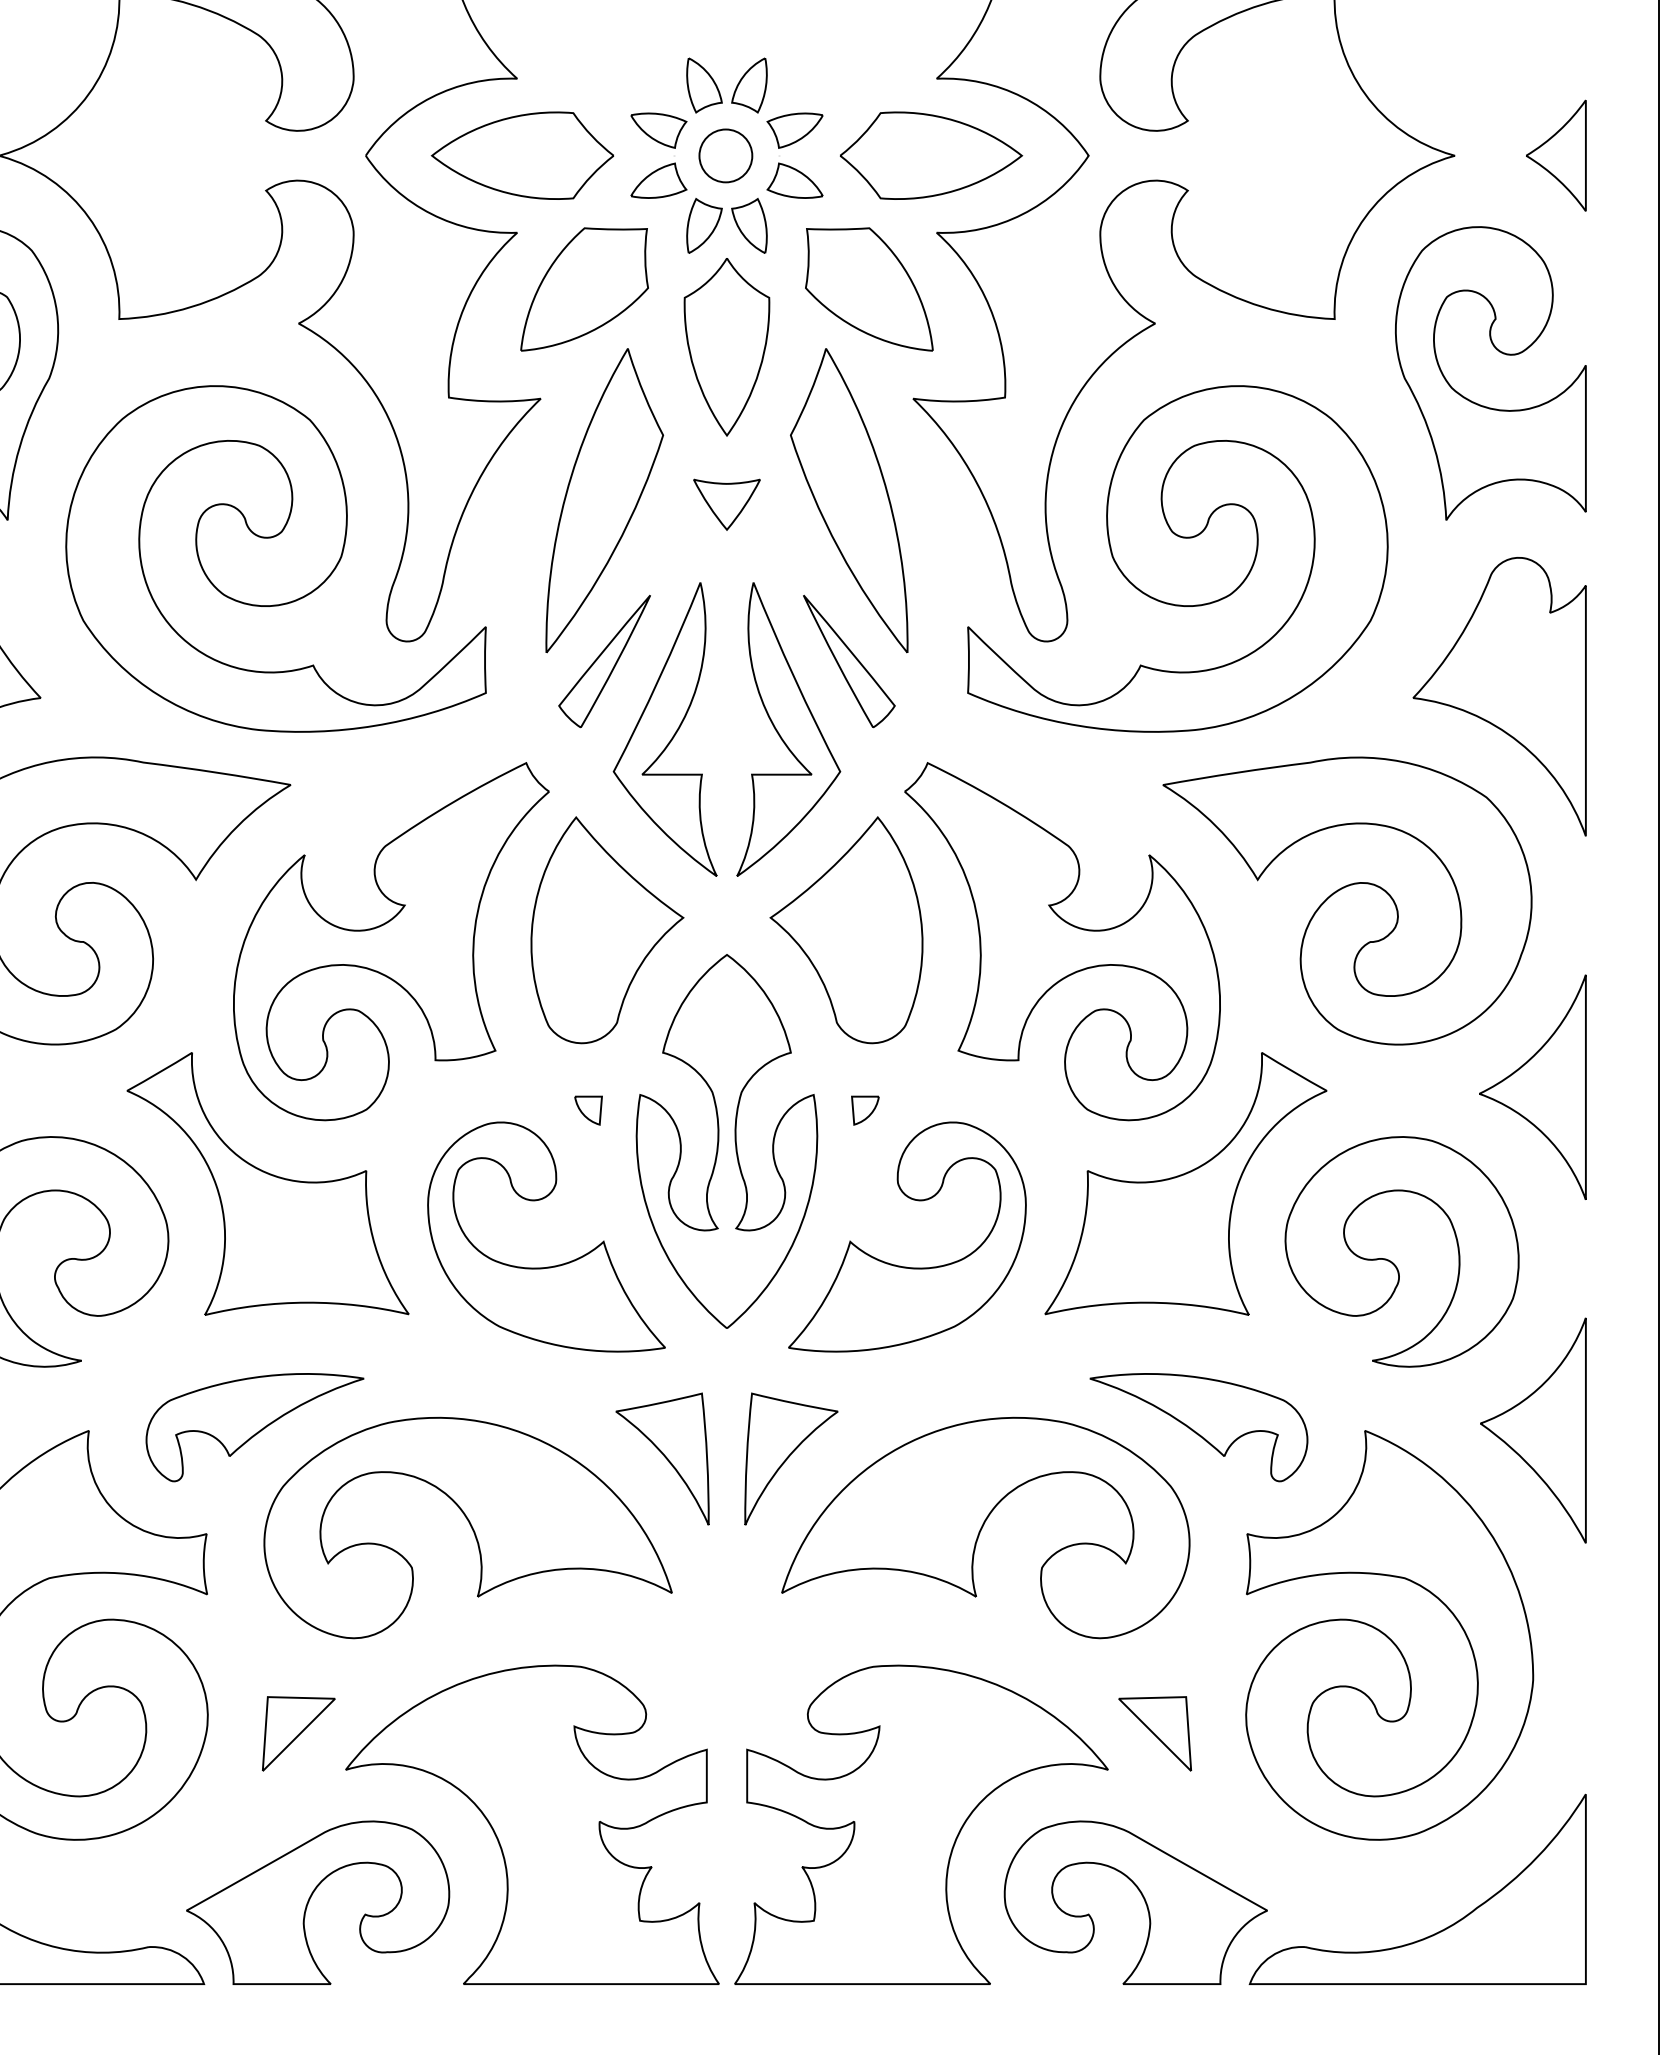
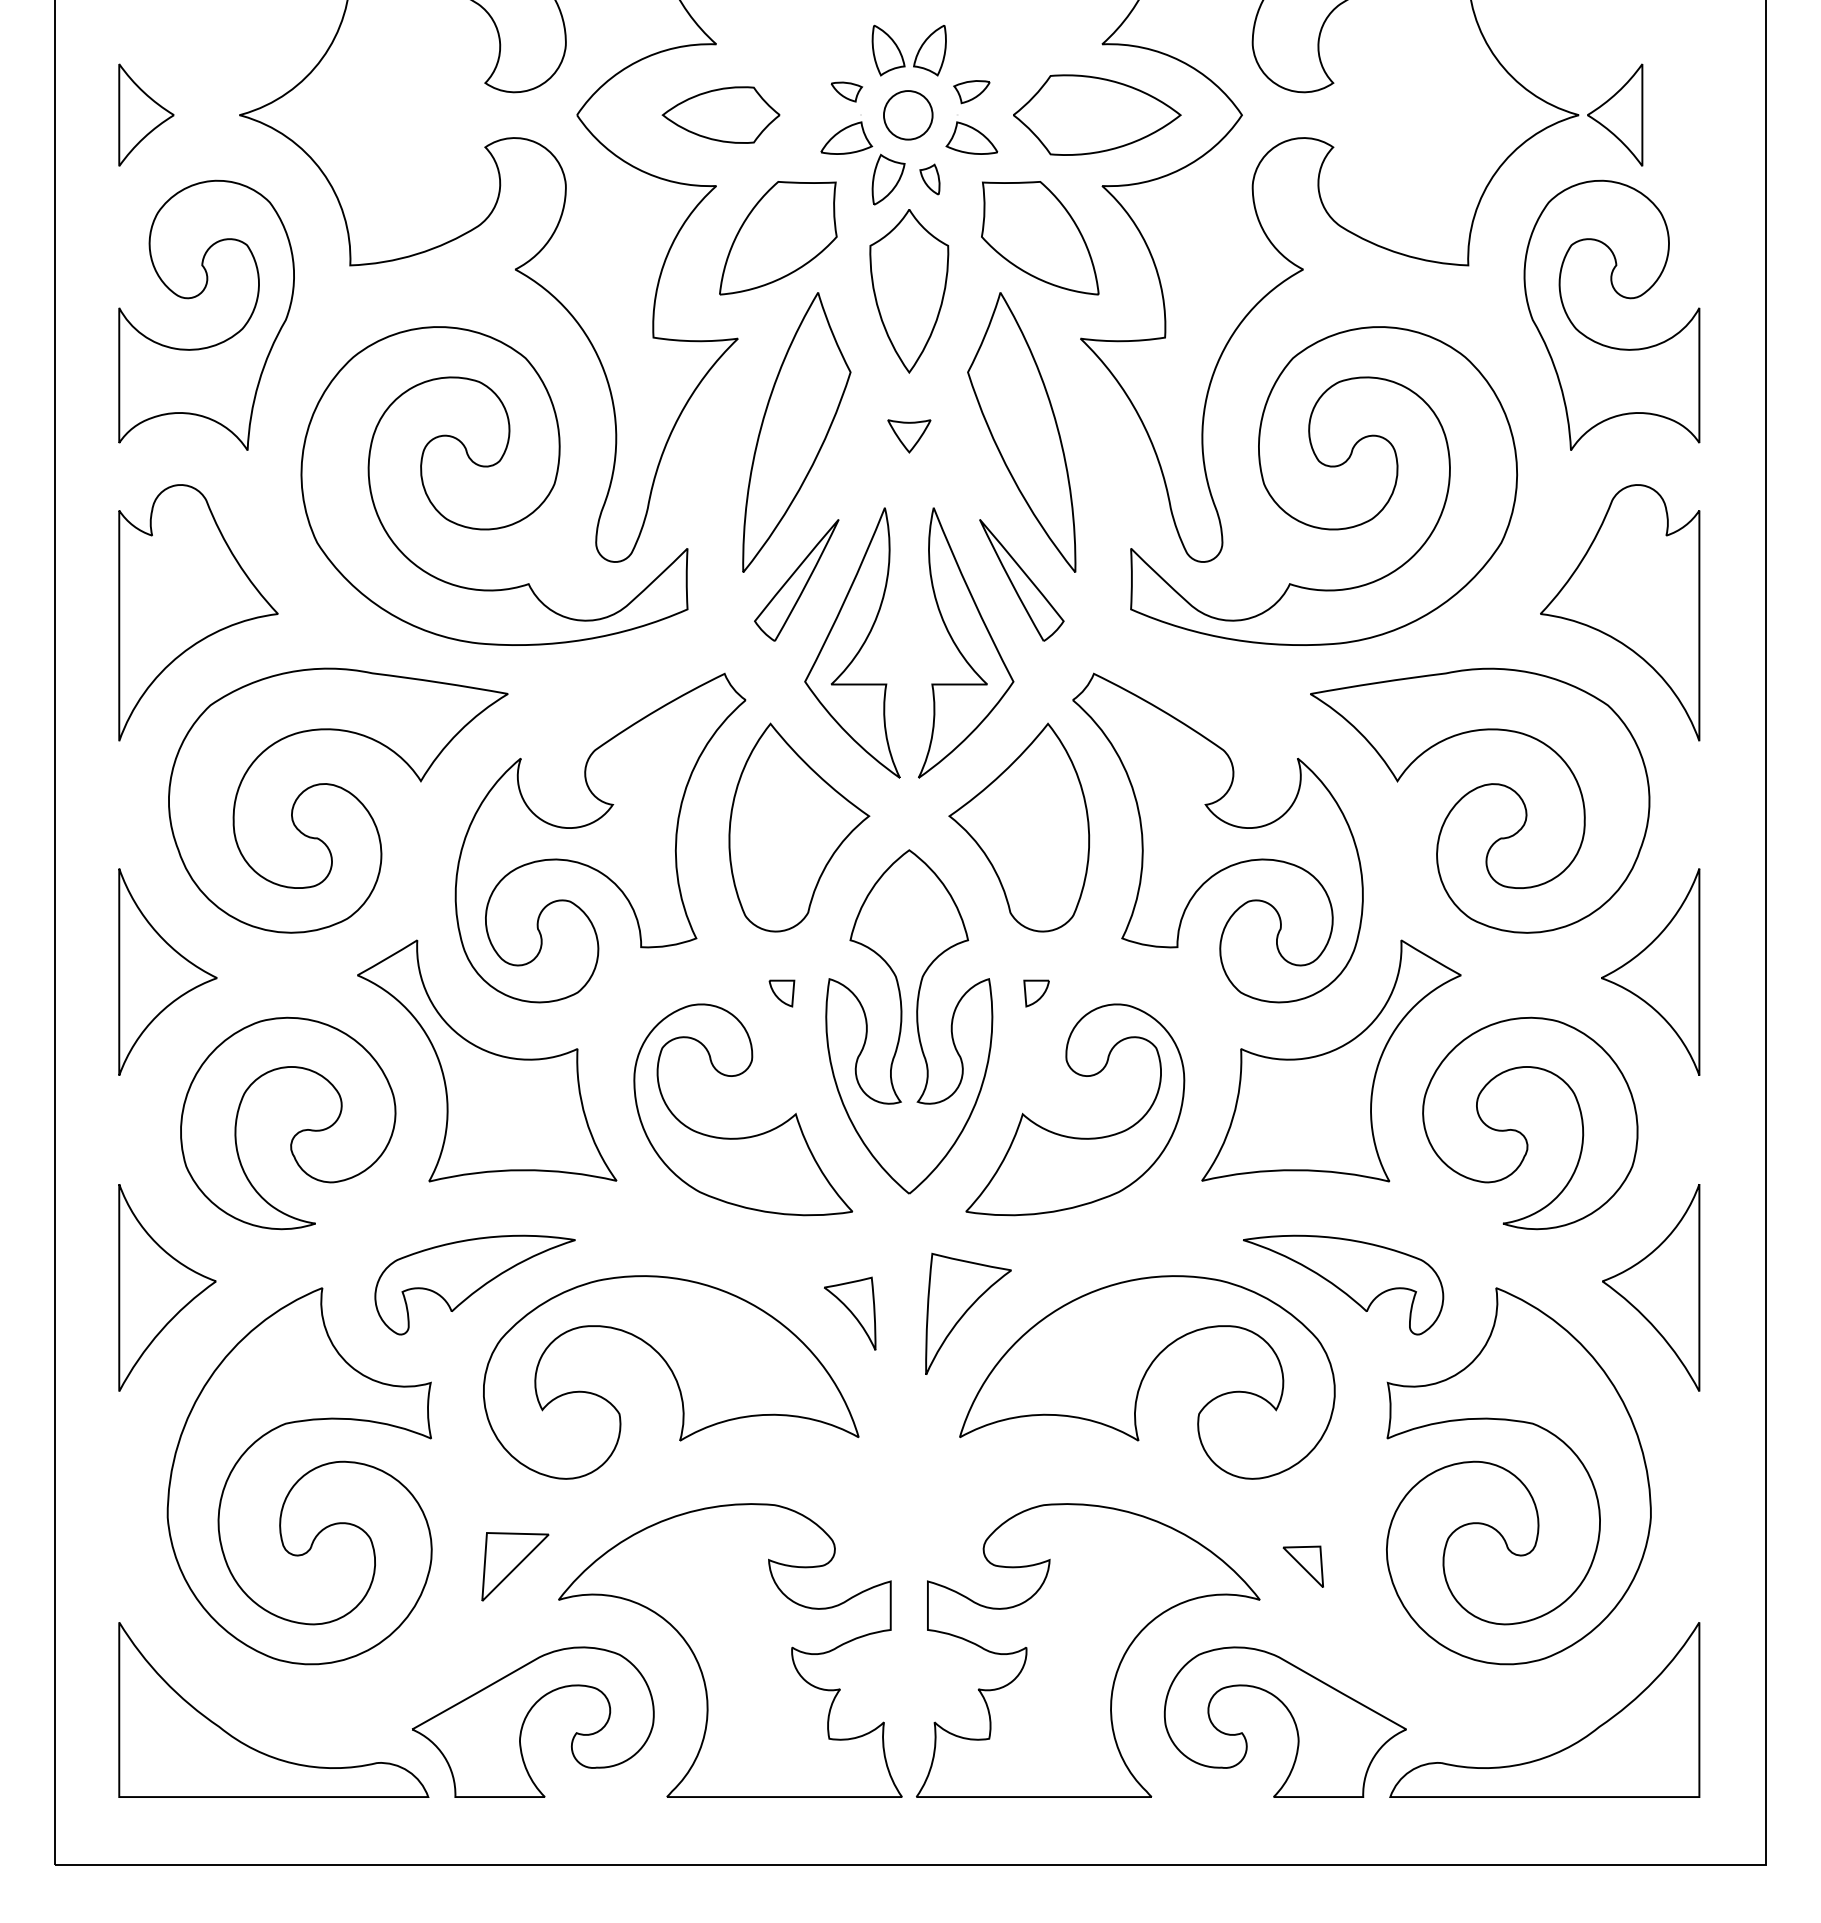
part: (658, 130) -> (846, 91), size x0.6
part: (794, 130) -> (971, 91), size x0.7
part: (521, 155) -> (720, 114), size x0.7
part: (1556, 155) -> (1615, 114), moved
part: (748, 225) -> (929, 179), size x0.6
part: (727, 505) -> (909, 436), size x0.7
part: (661, 1458) -> (849, 1313), size x0.6
part: (1155, 1733) -> (1303, 1566), size x0.6

